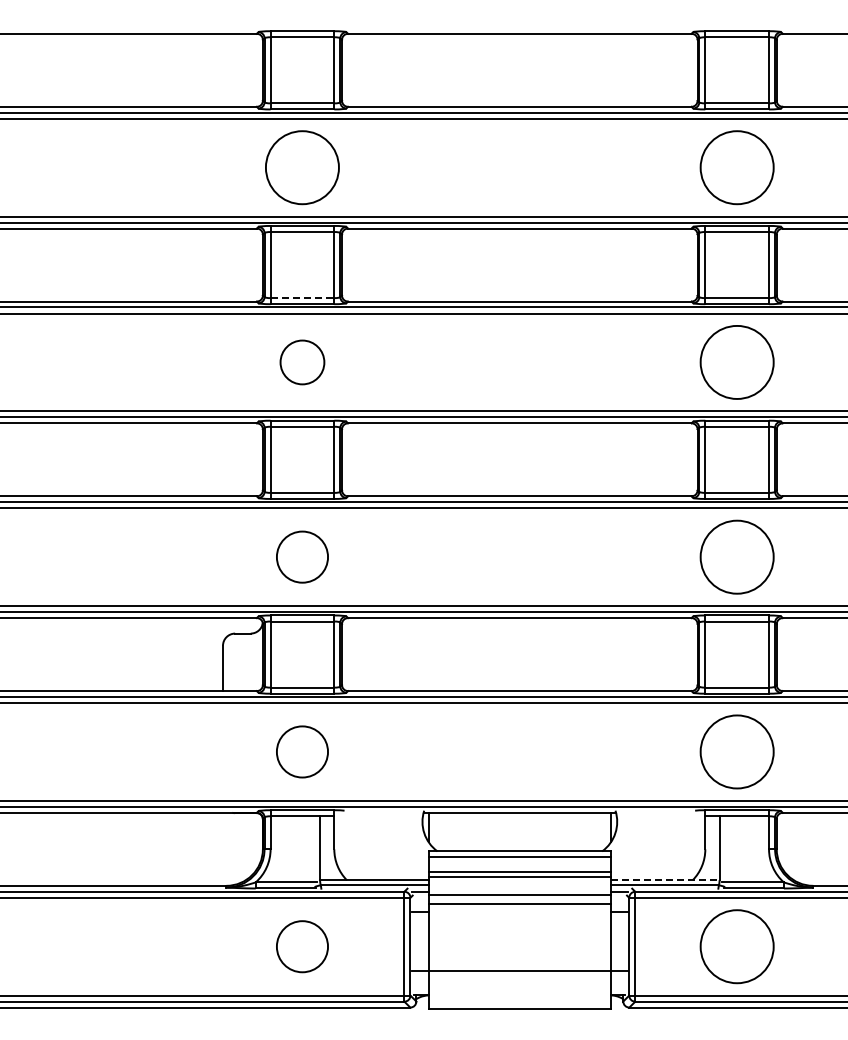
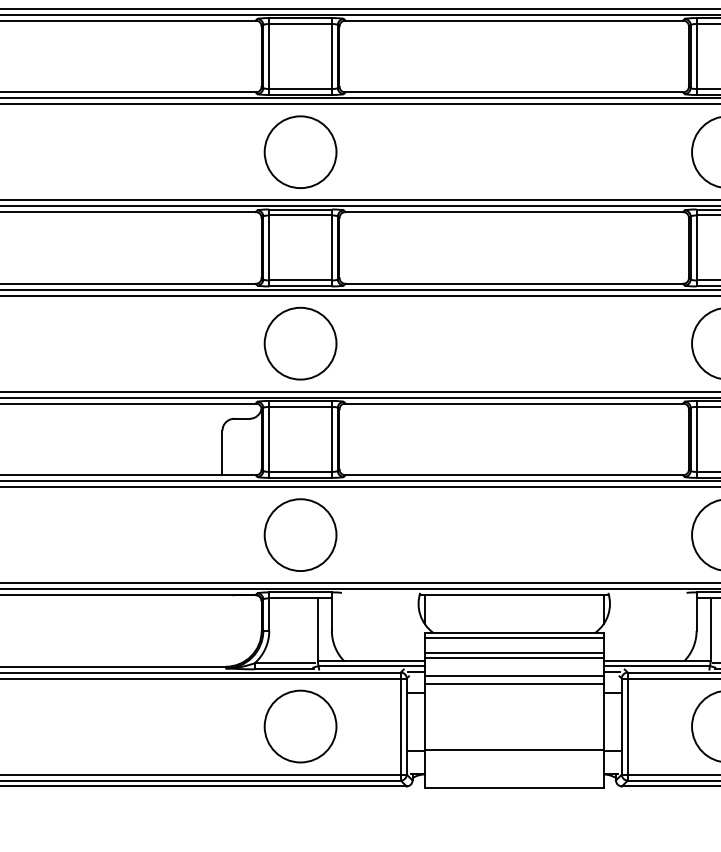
line: (302, 298) -> (300, 89), dashed -> solid
circle: (302, 362) -> (300, 152), size x1.67
circle: (302, 556) -> (300, 342), size x1.43
circle: (301, 751) -> (299, 534), size x1.43
line: (665, 880) -> (657, 661), dashed -> solid
circle: (301, 946) -> (299, 726), size x1.43

